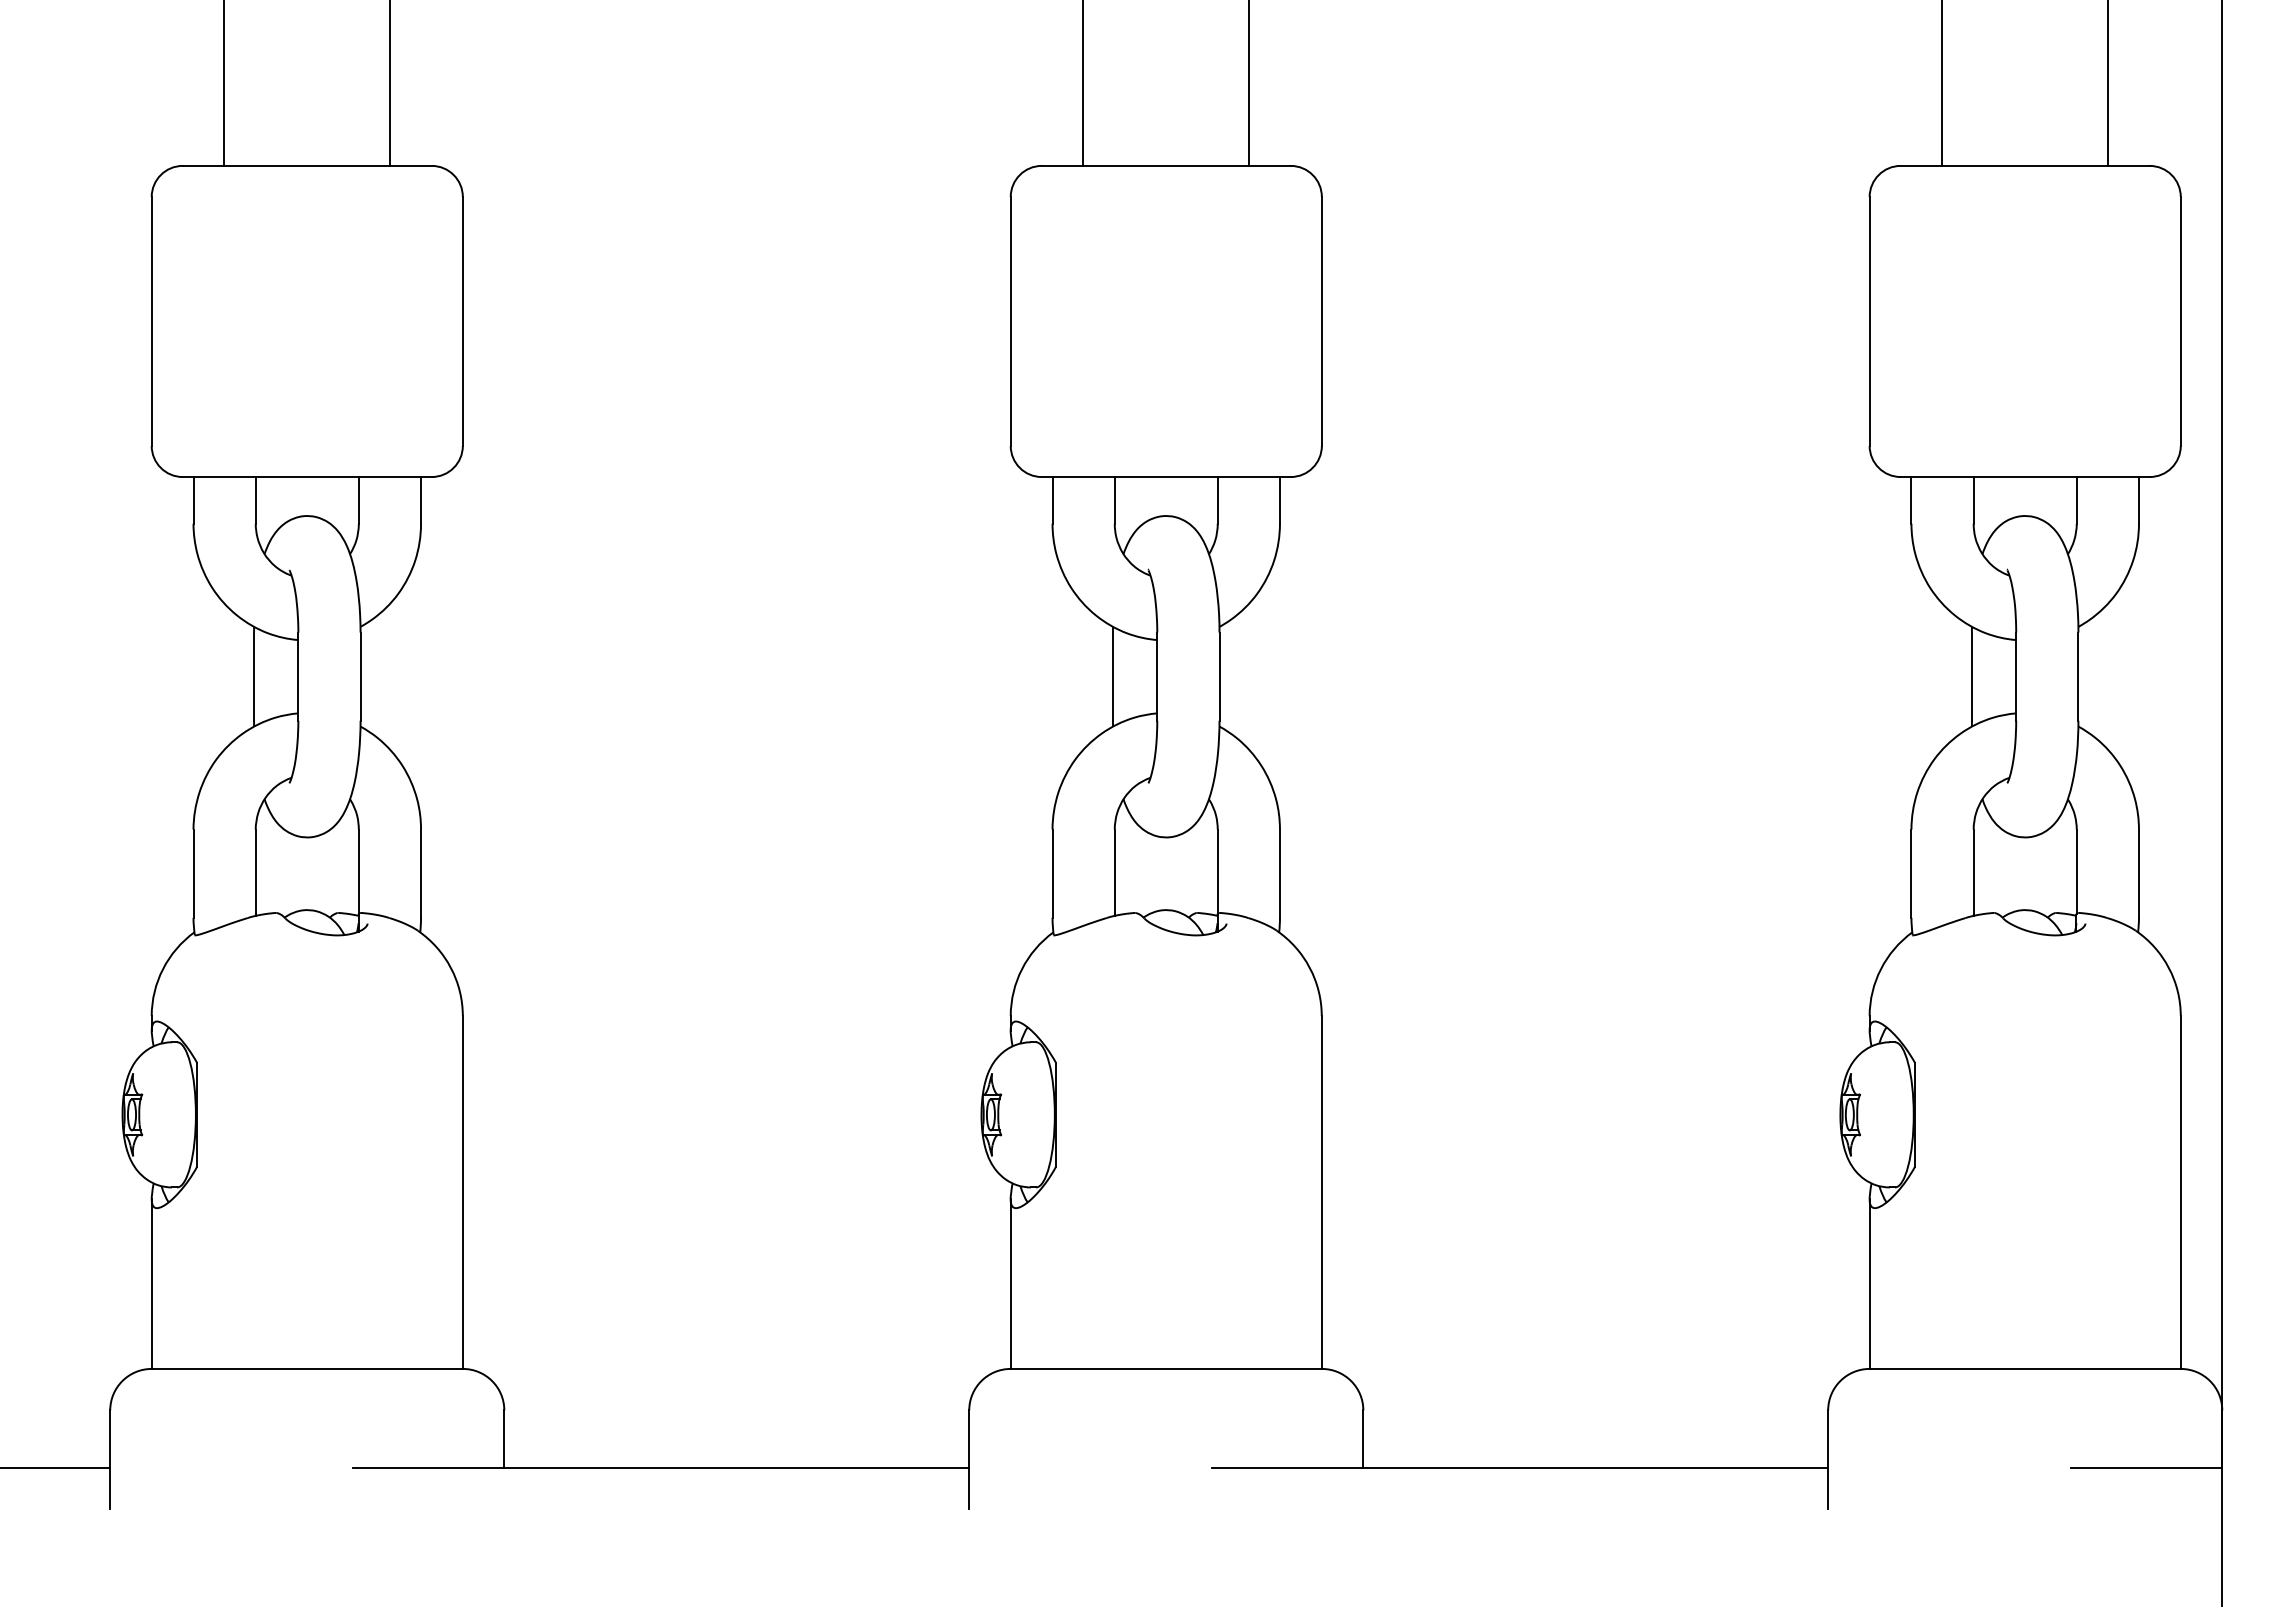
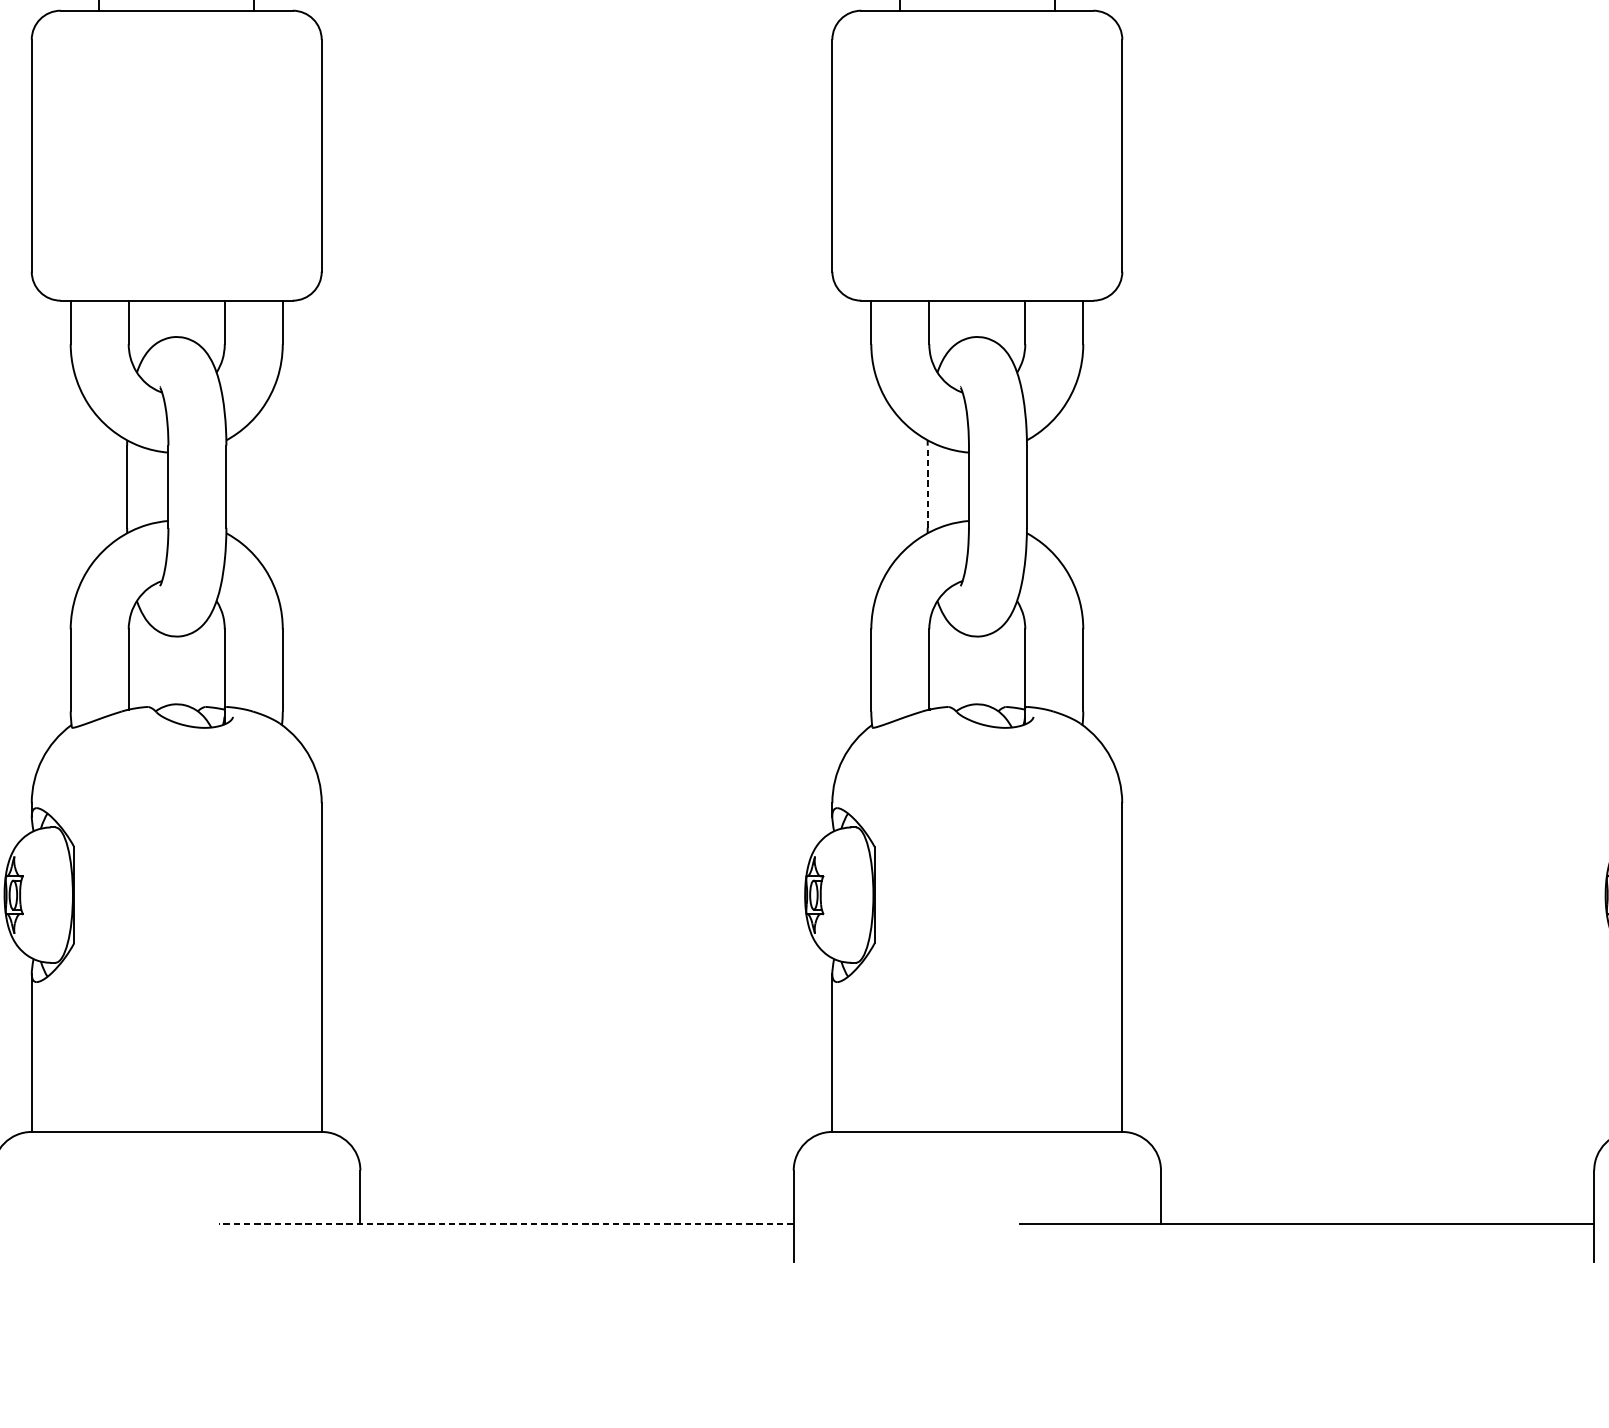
line: (1113, 676) -> (928, 486), solid -> dashed
line: (660, 1467) -> (505, 1223), solid -> dashed

